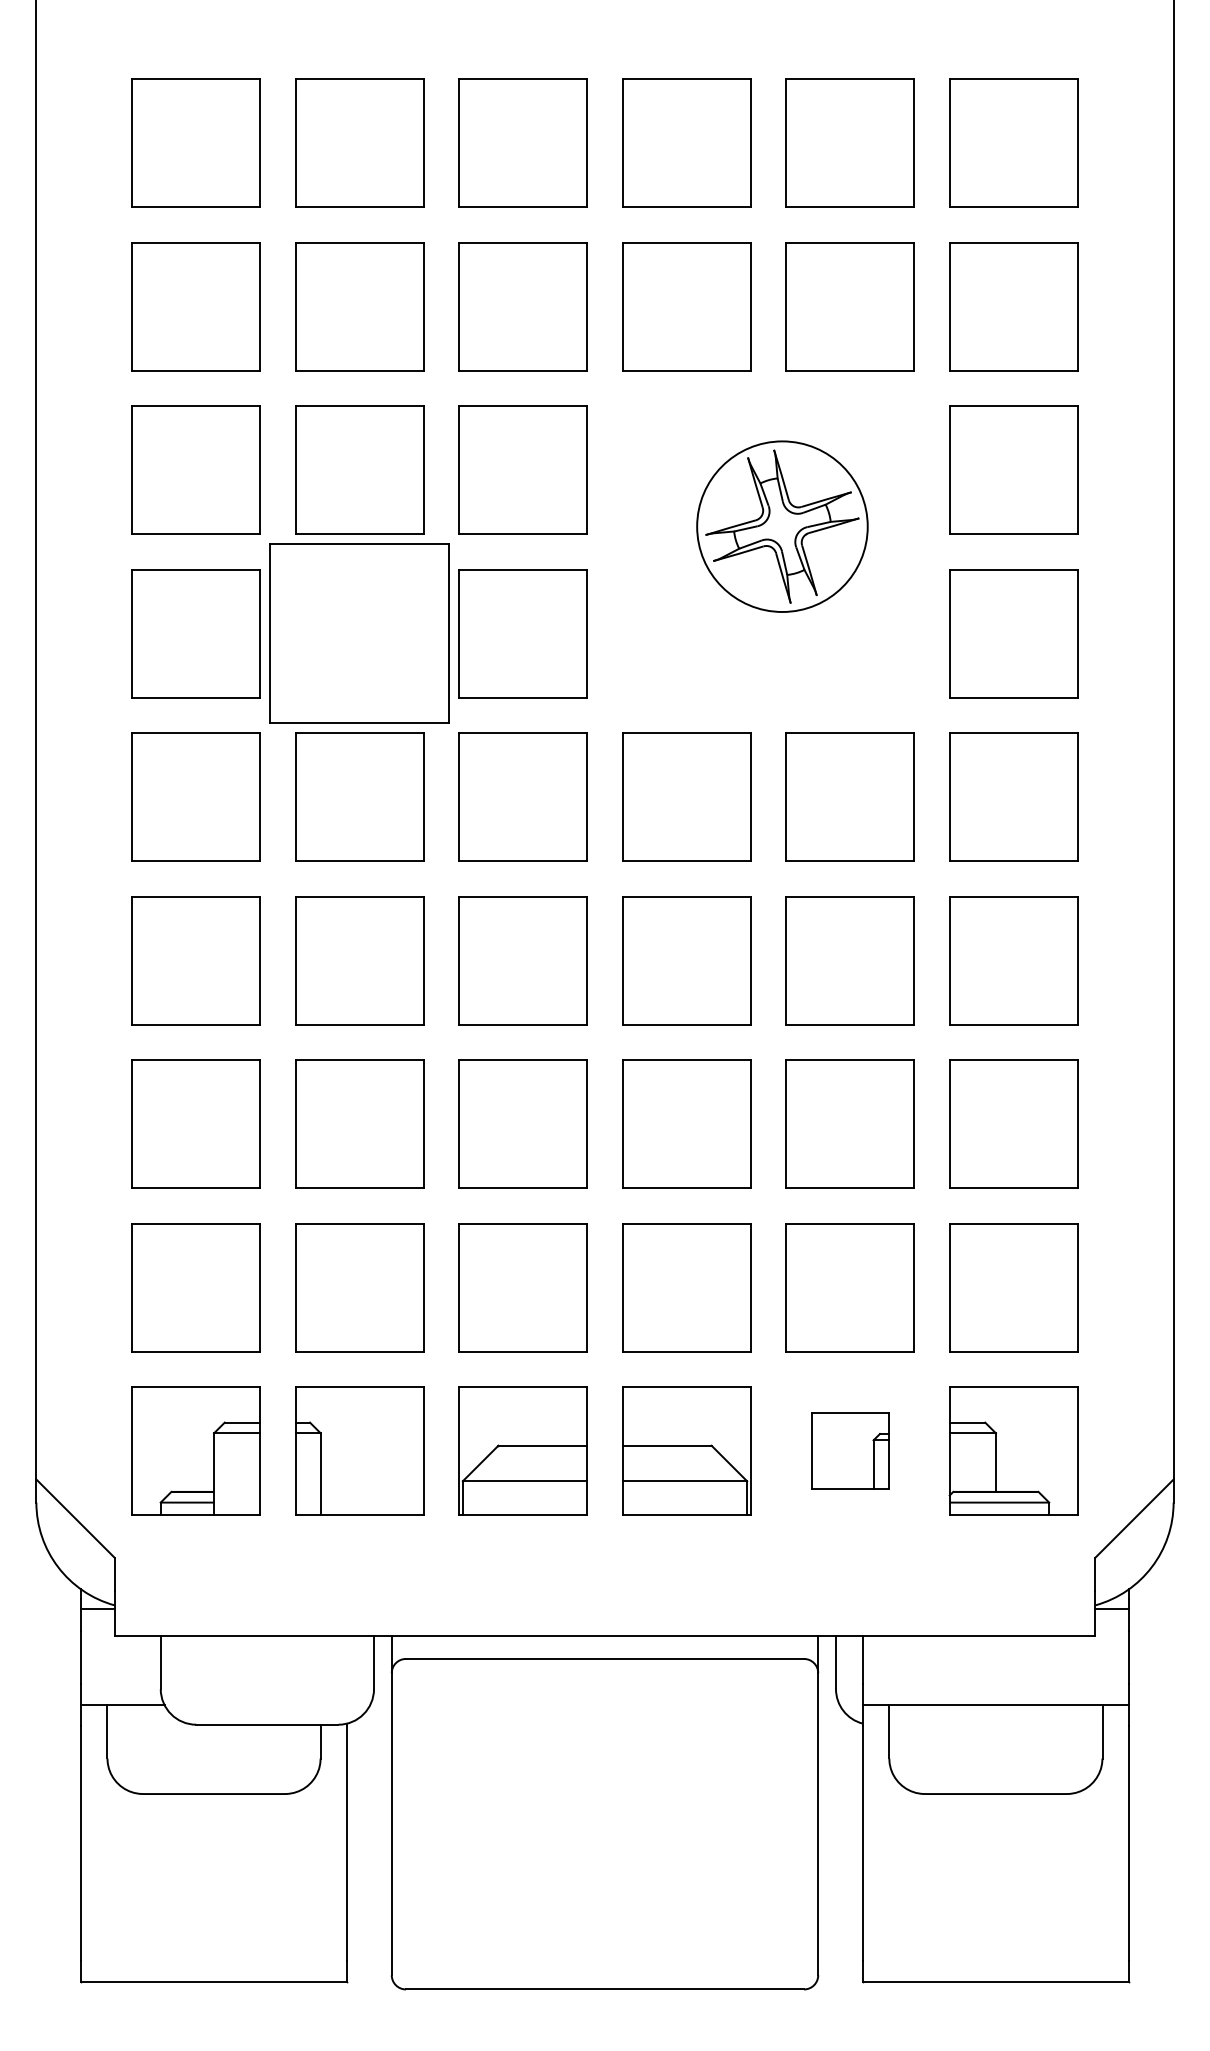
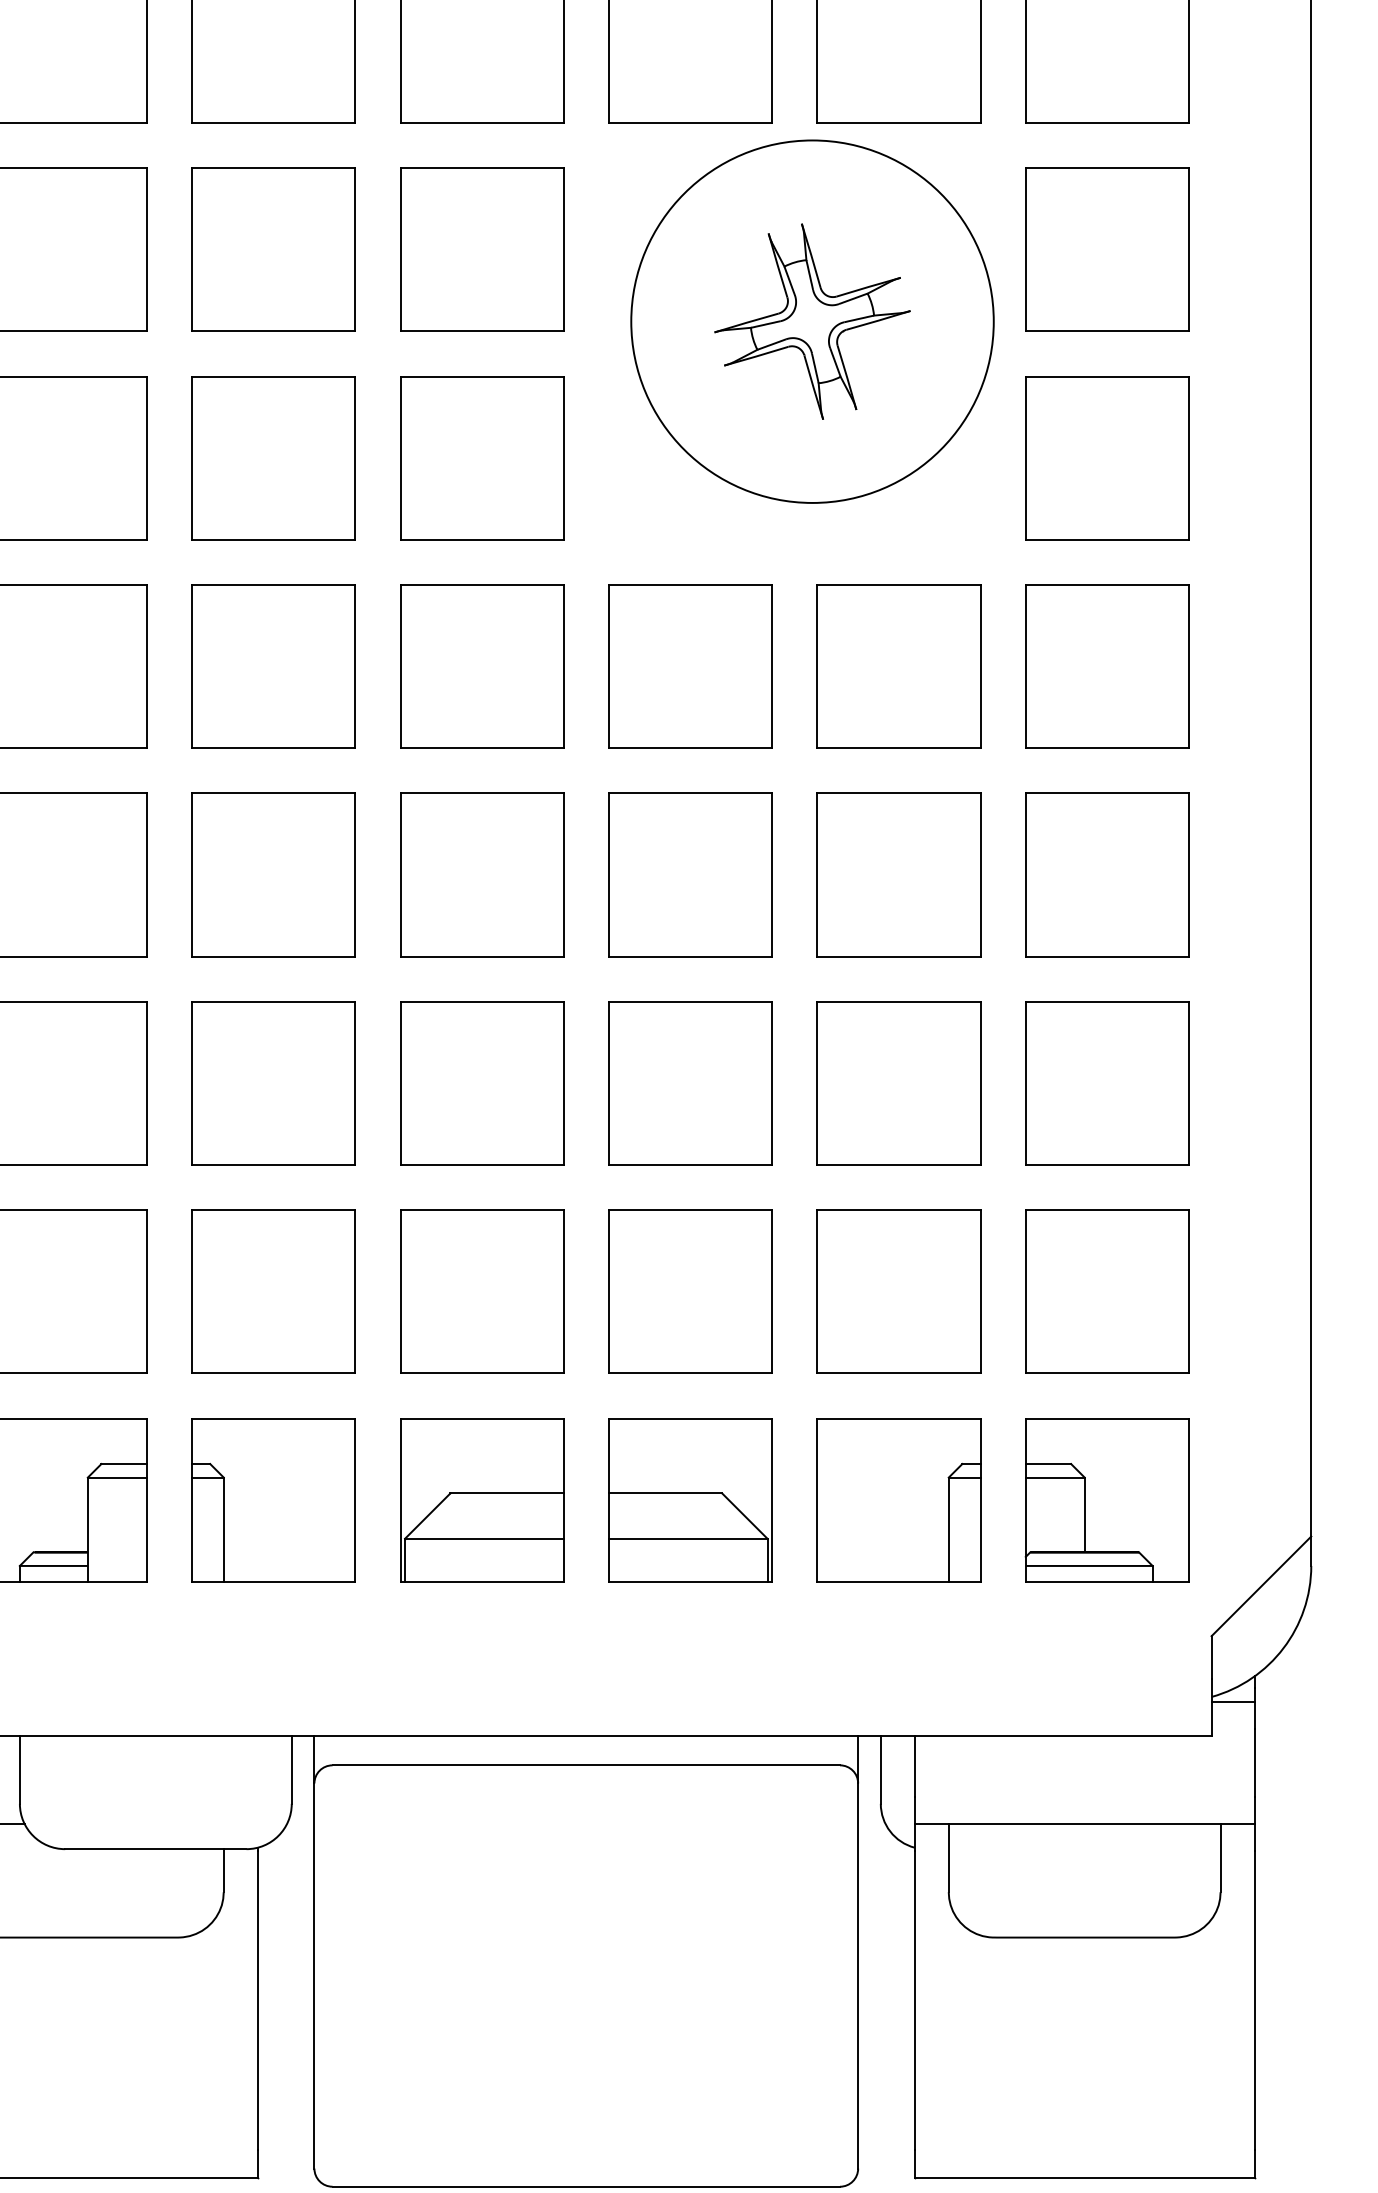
circle: (782, 526) -> (812, 321), size x1.67
part: (359, 633) -> (273, 457), size x0.71
part: (849, 1450) -> (898, 1499), size x1.67

